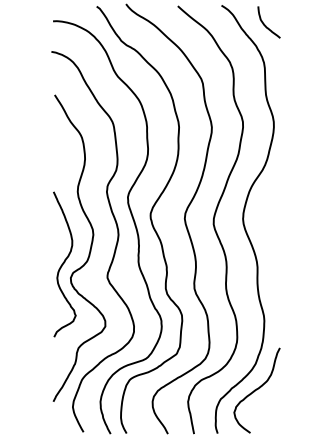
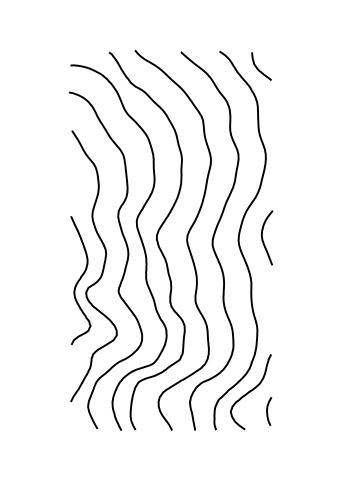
curve: (271, 216) -> (263, 238), added
curve: (275, 412) -> (267, 411), added

